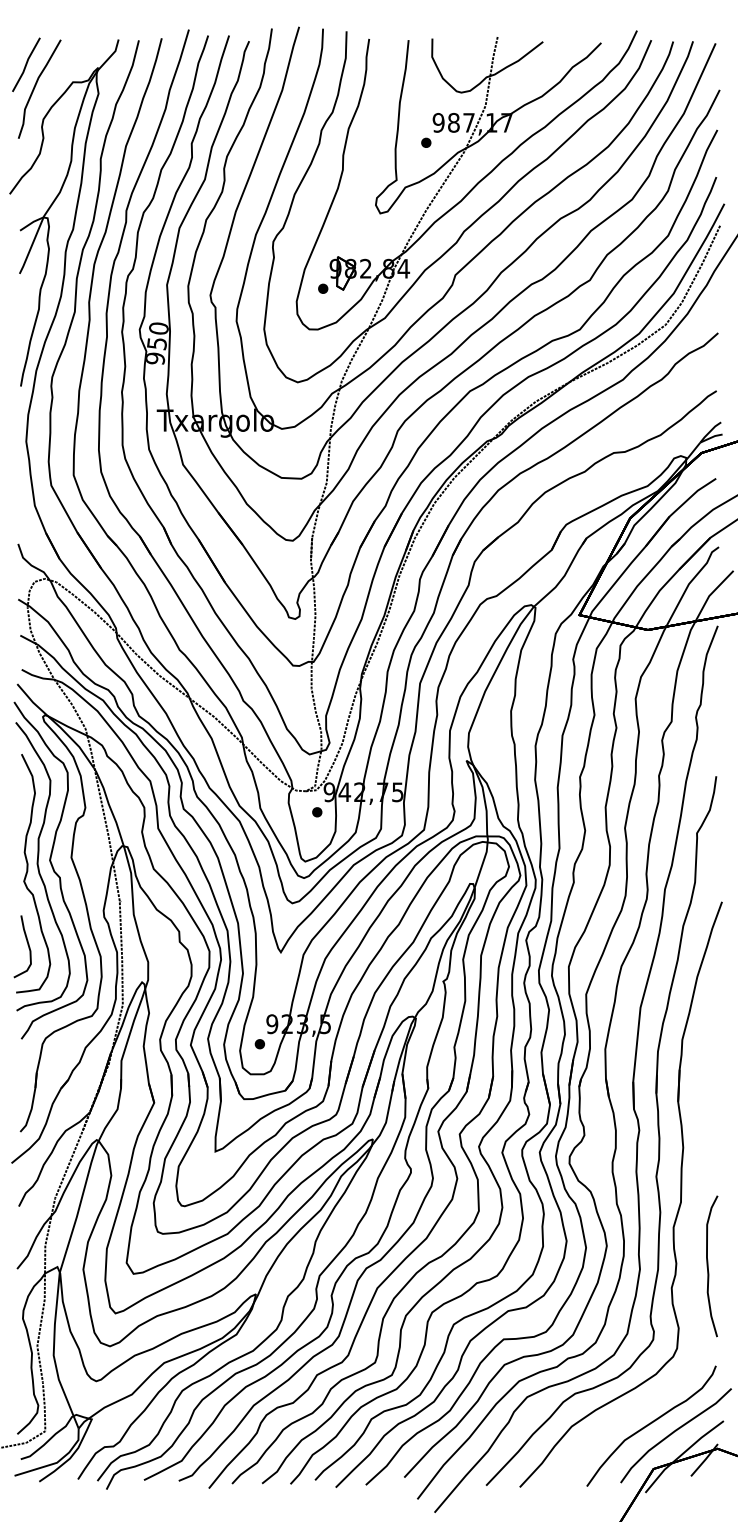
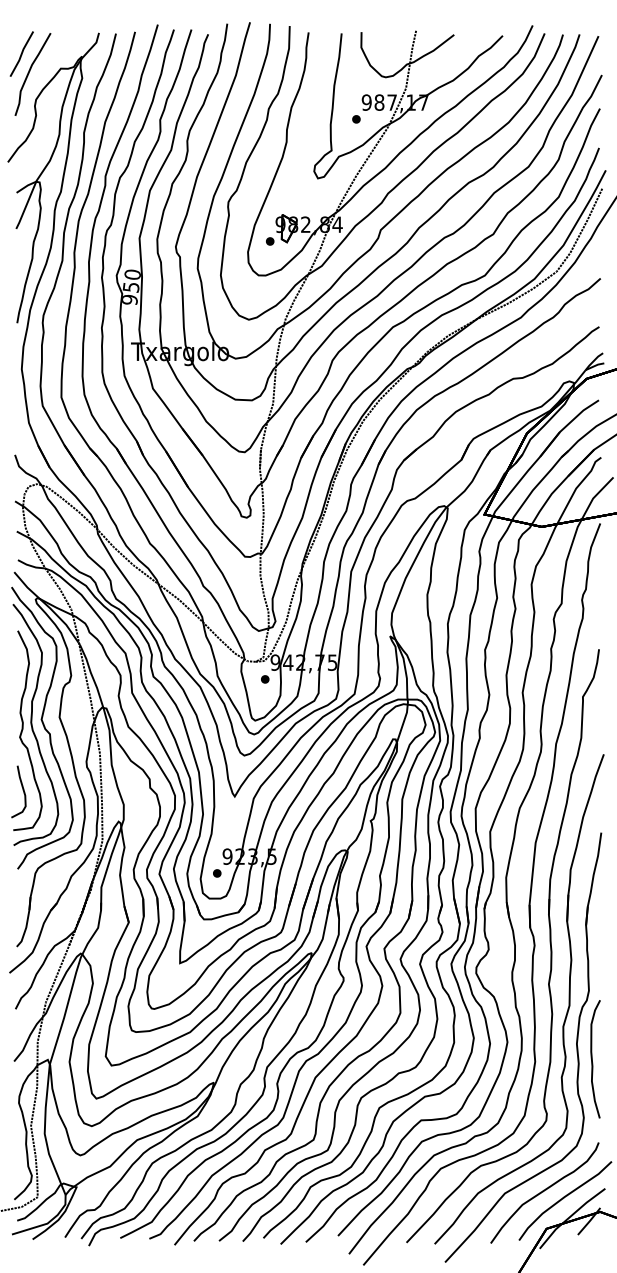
part: (689, 1252) -> (576, 1047), added

